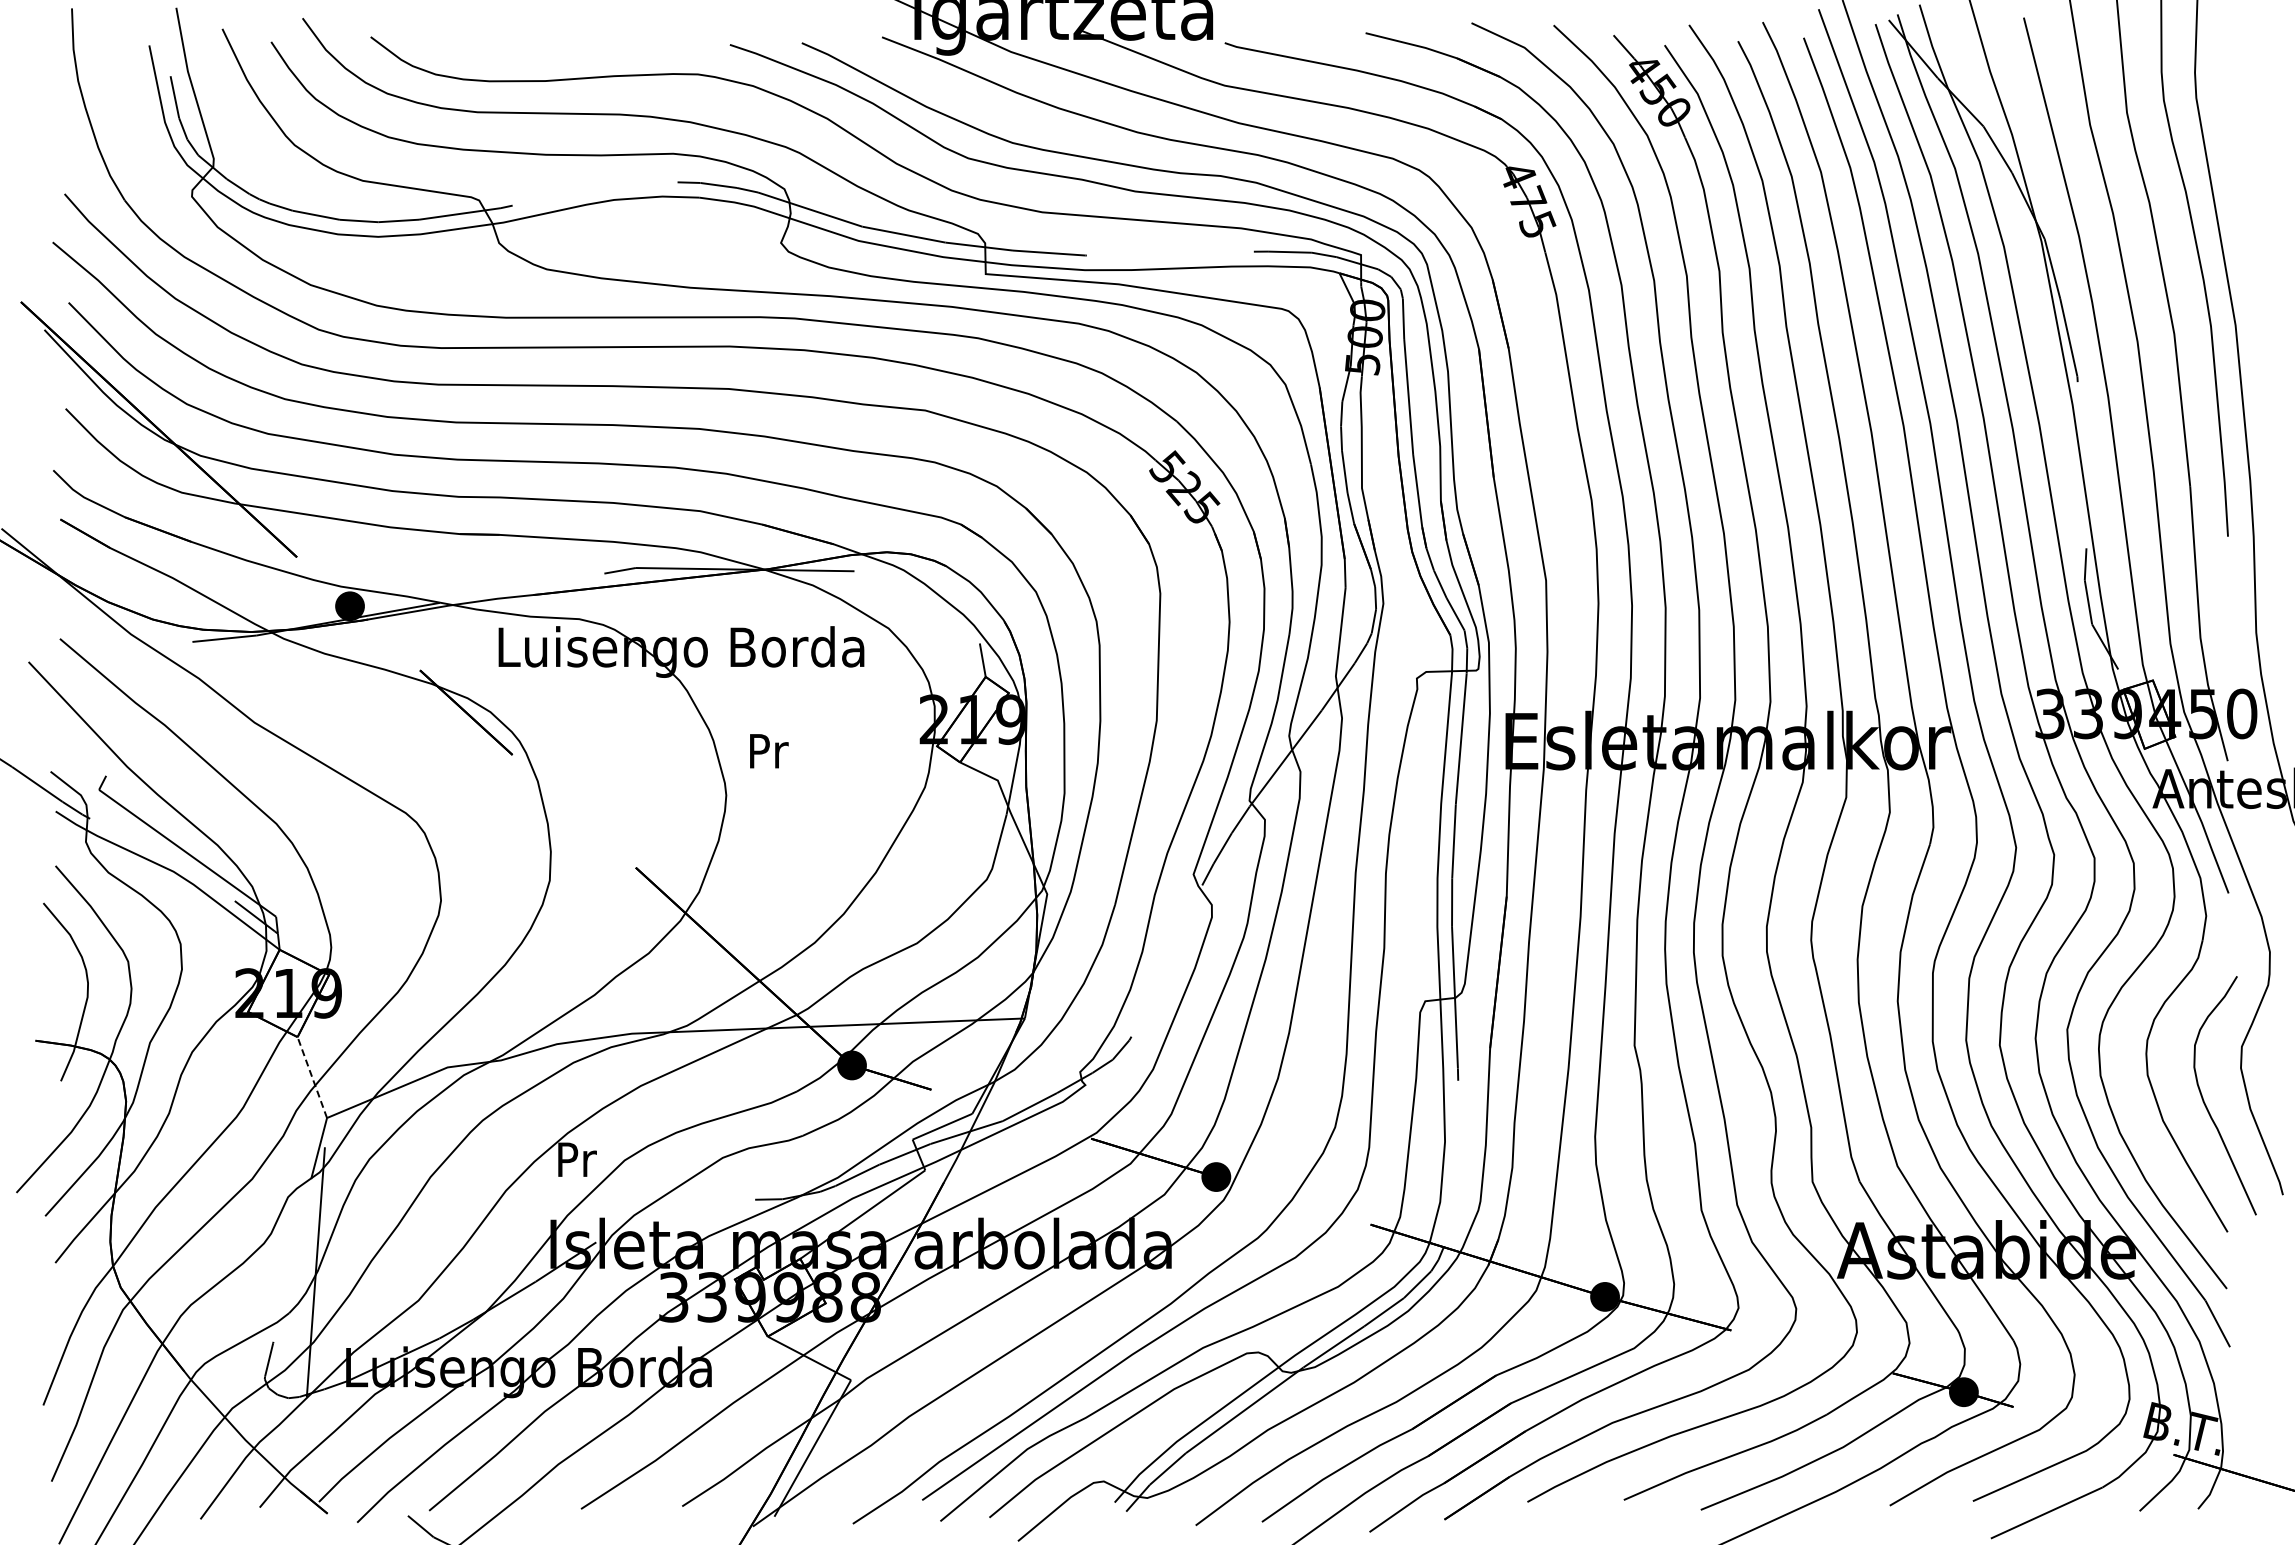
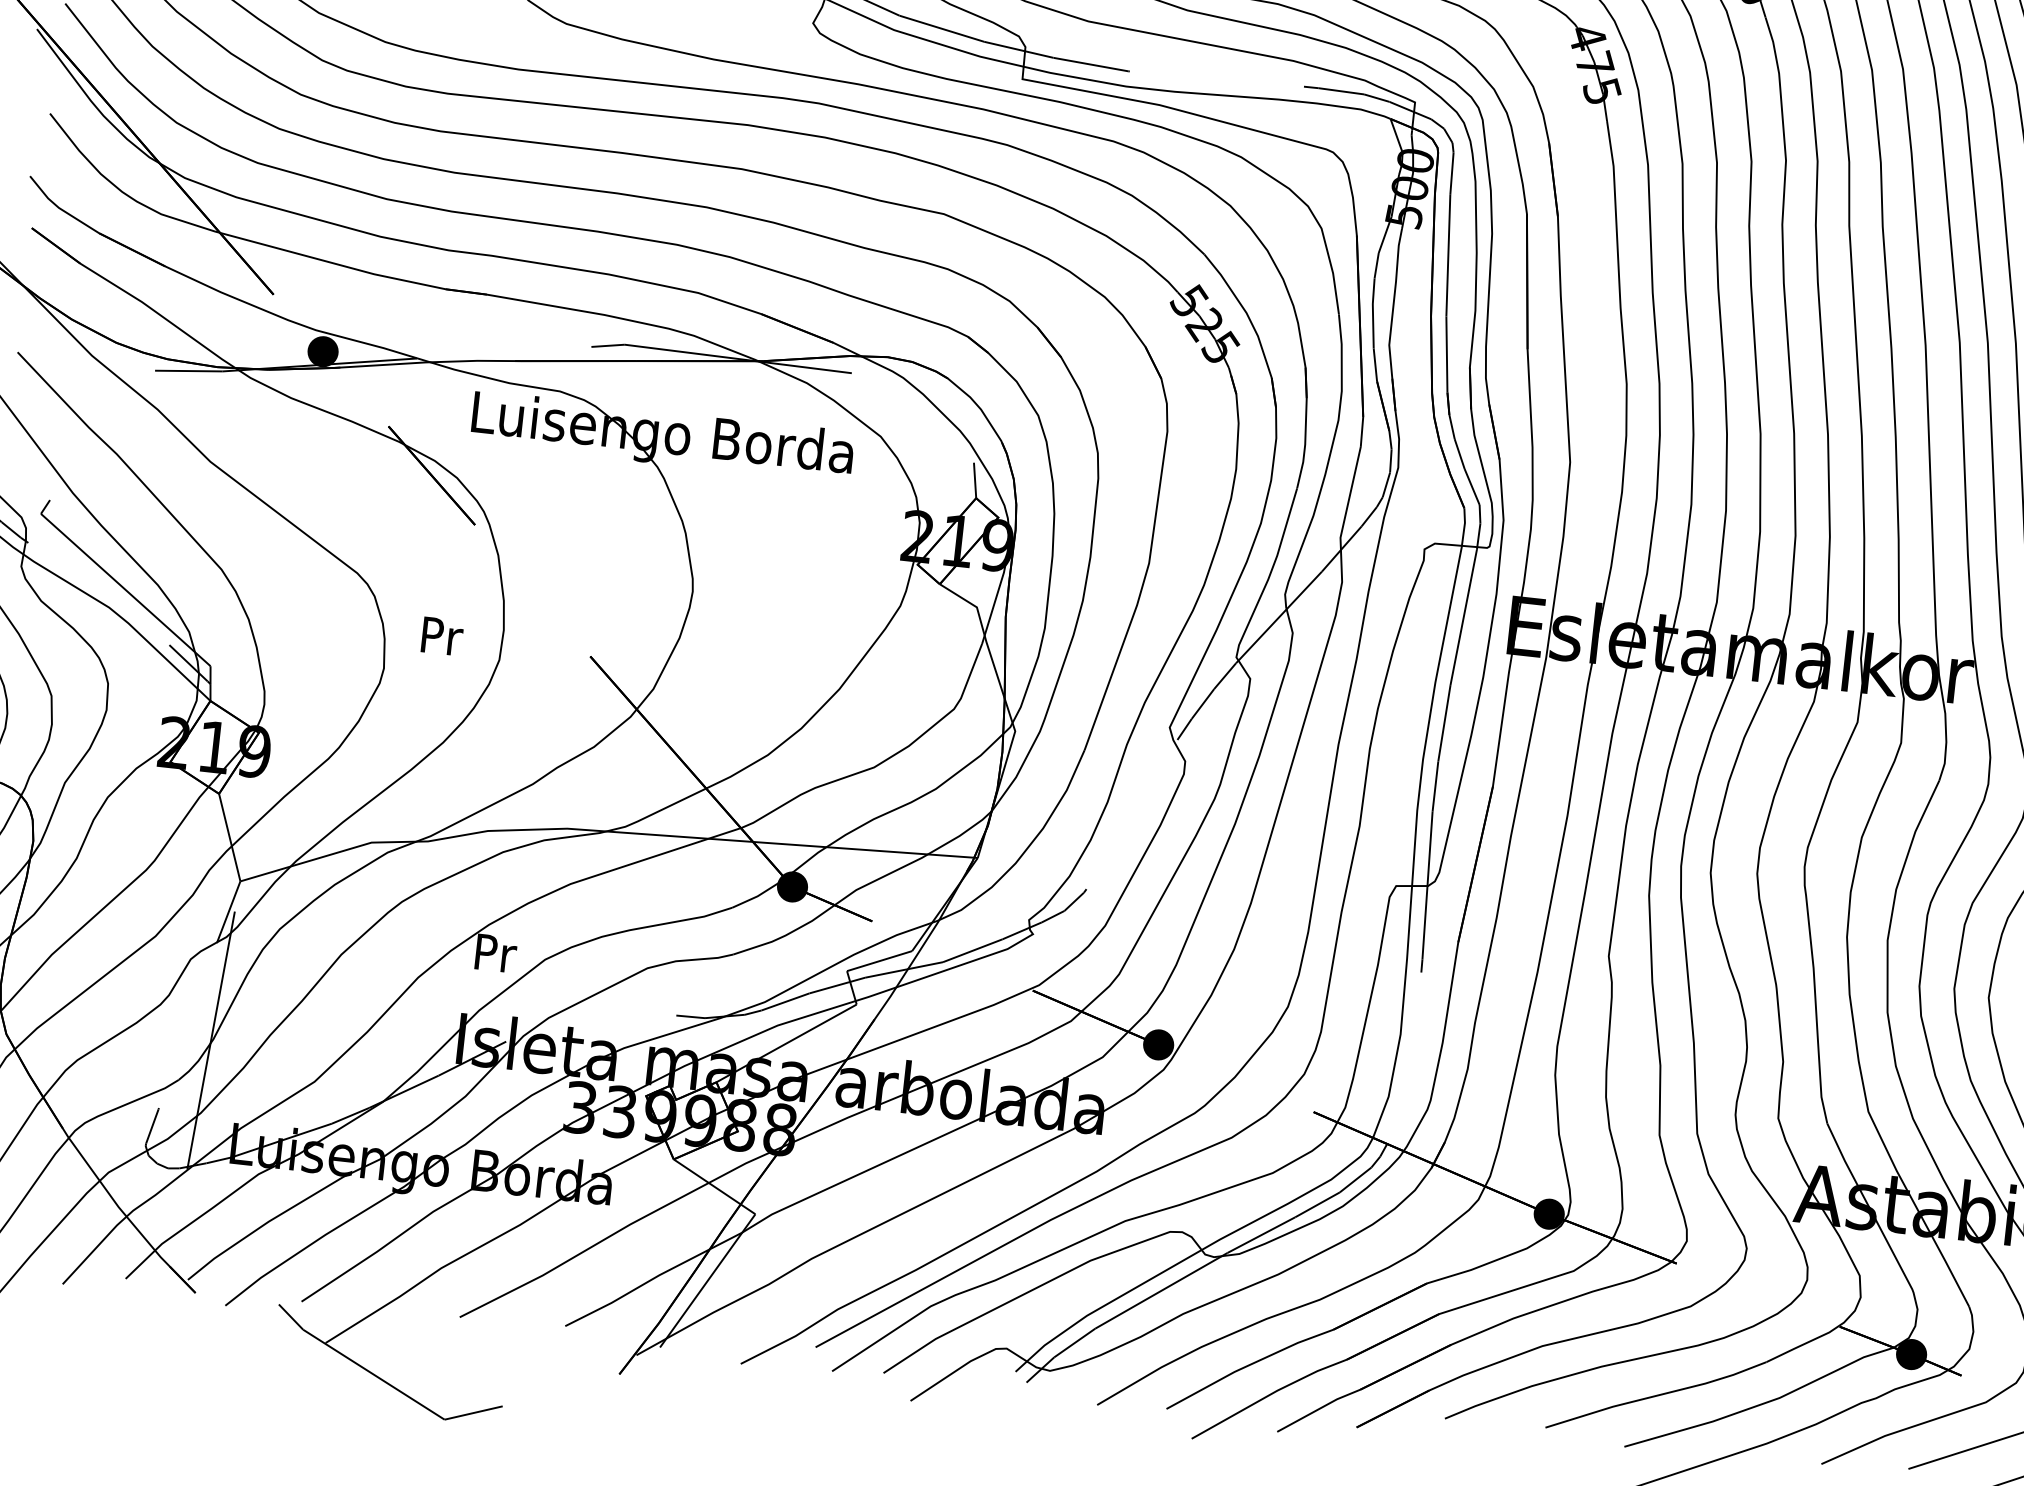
text: (769, 751) -> (442, 636), moved
line: (312, 1077) -> (229, 837), dashed -> solid

